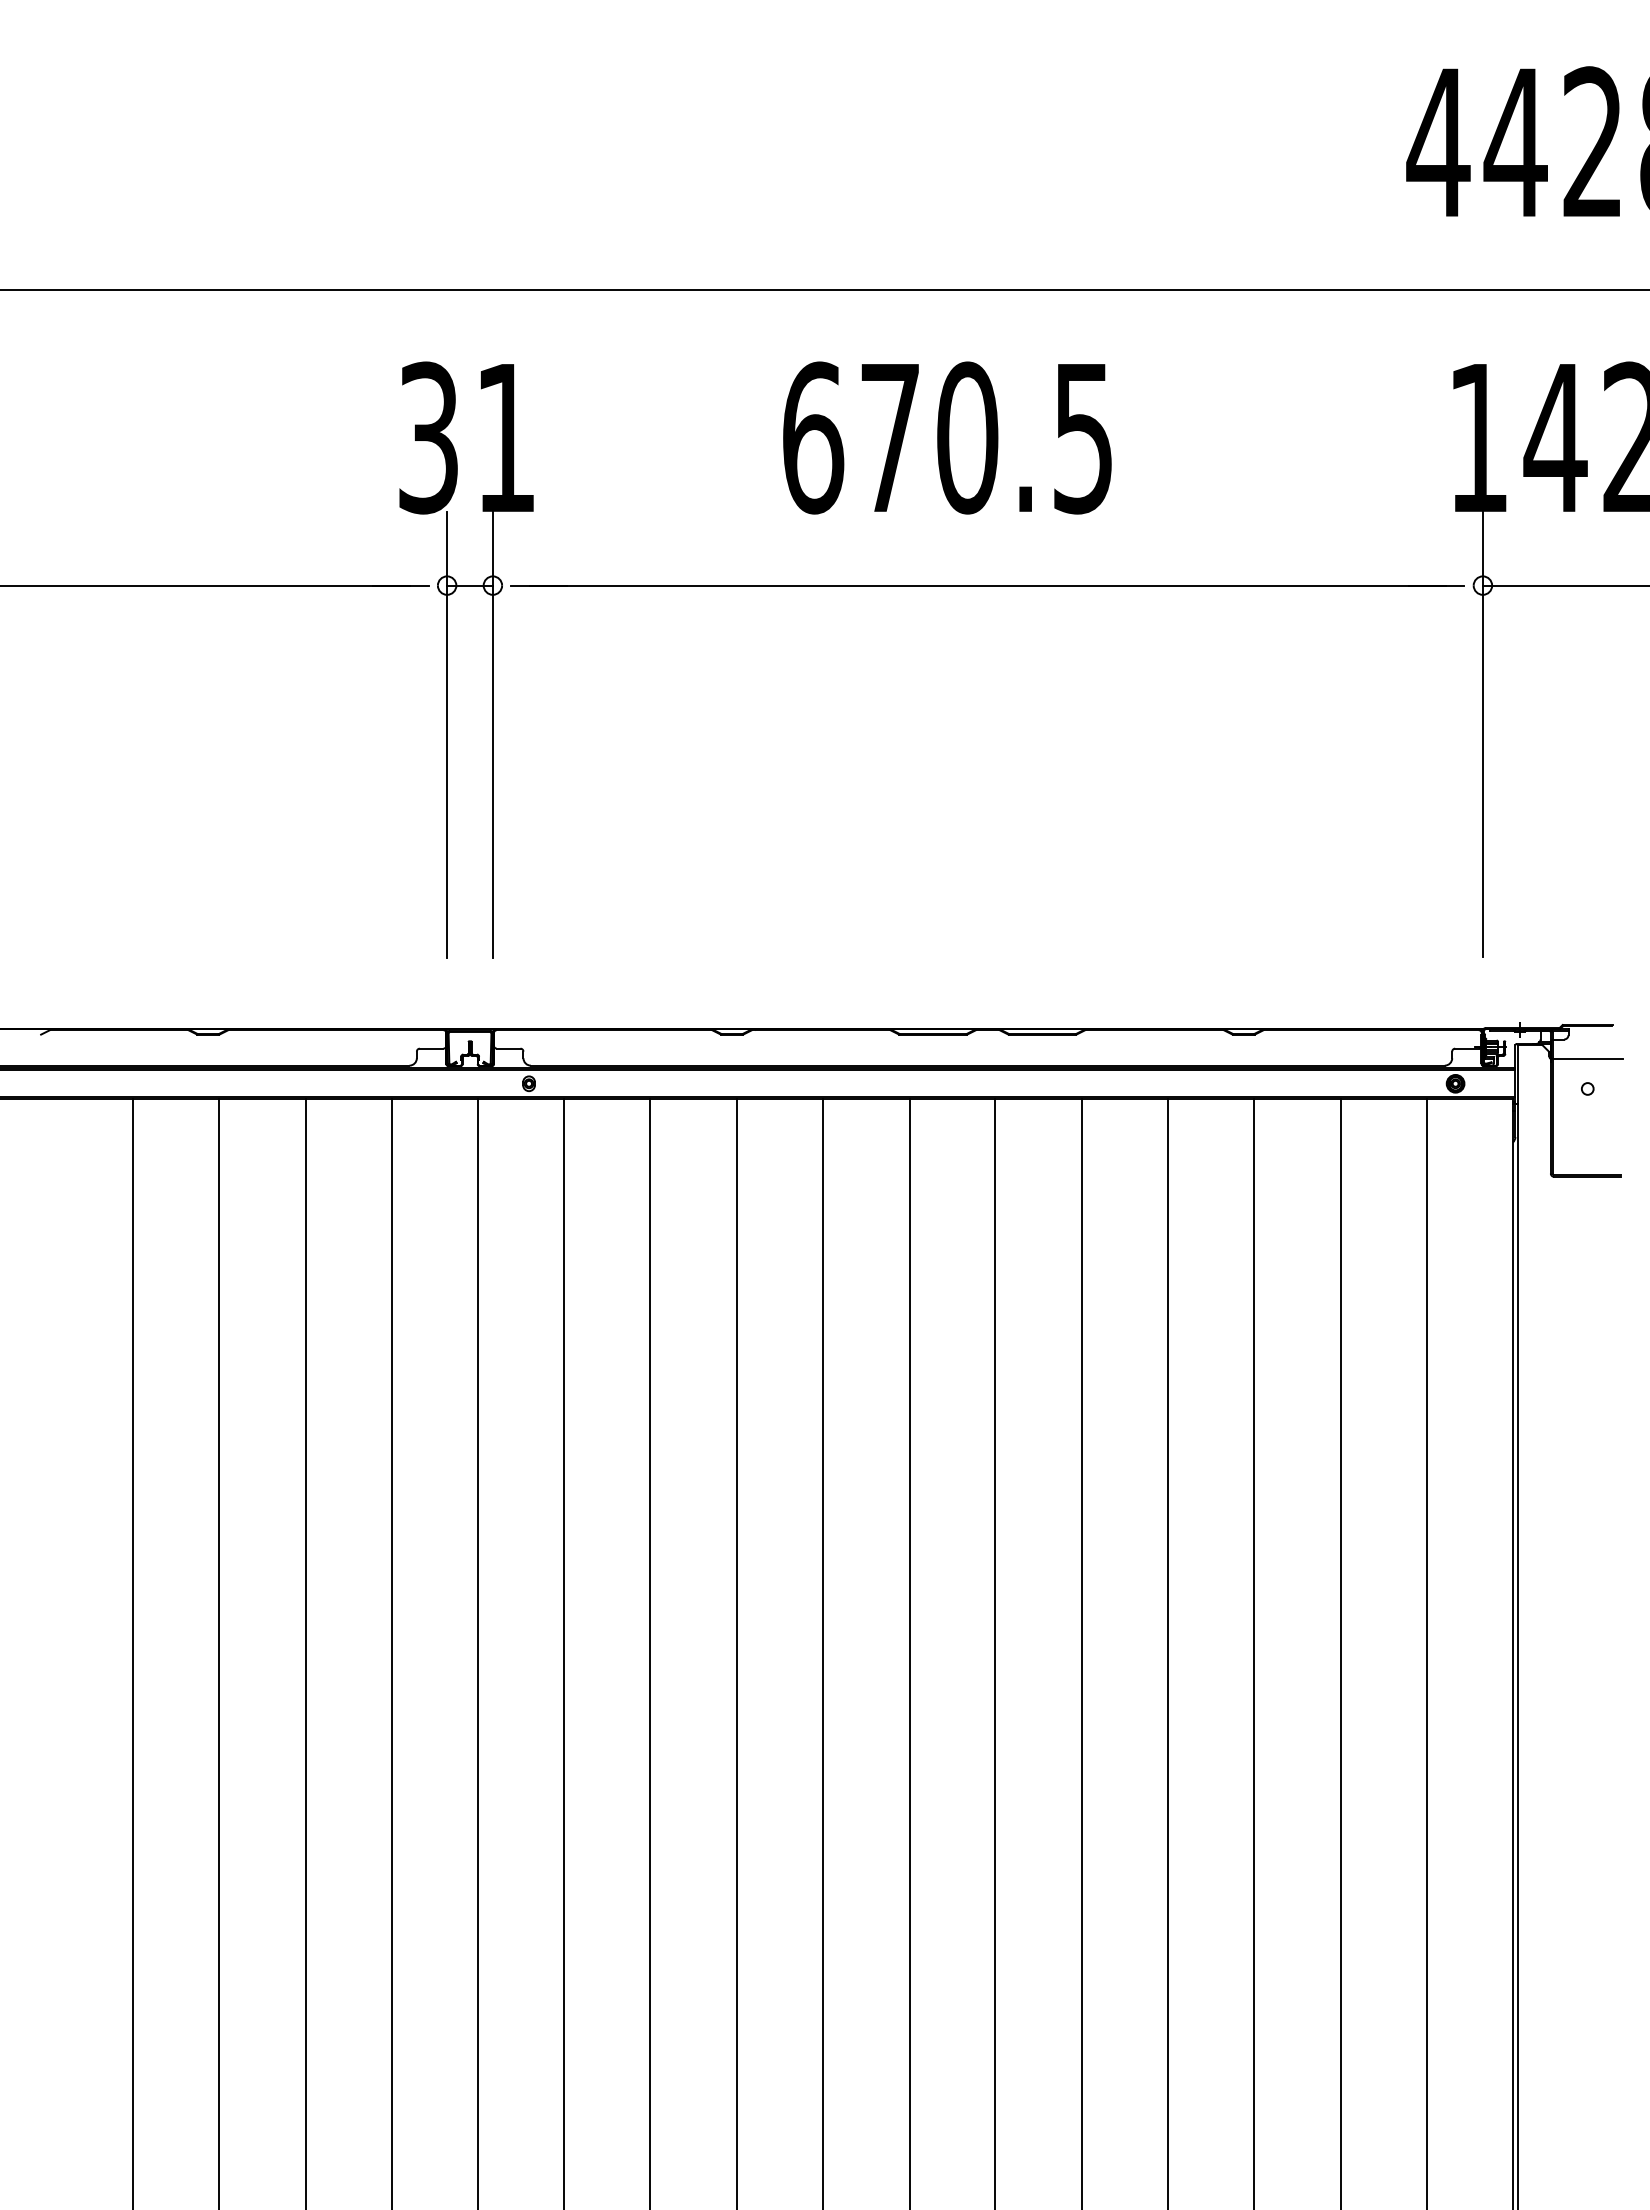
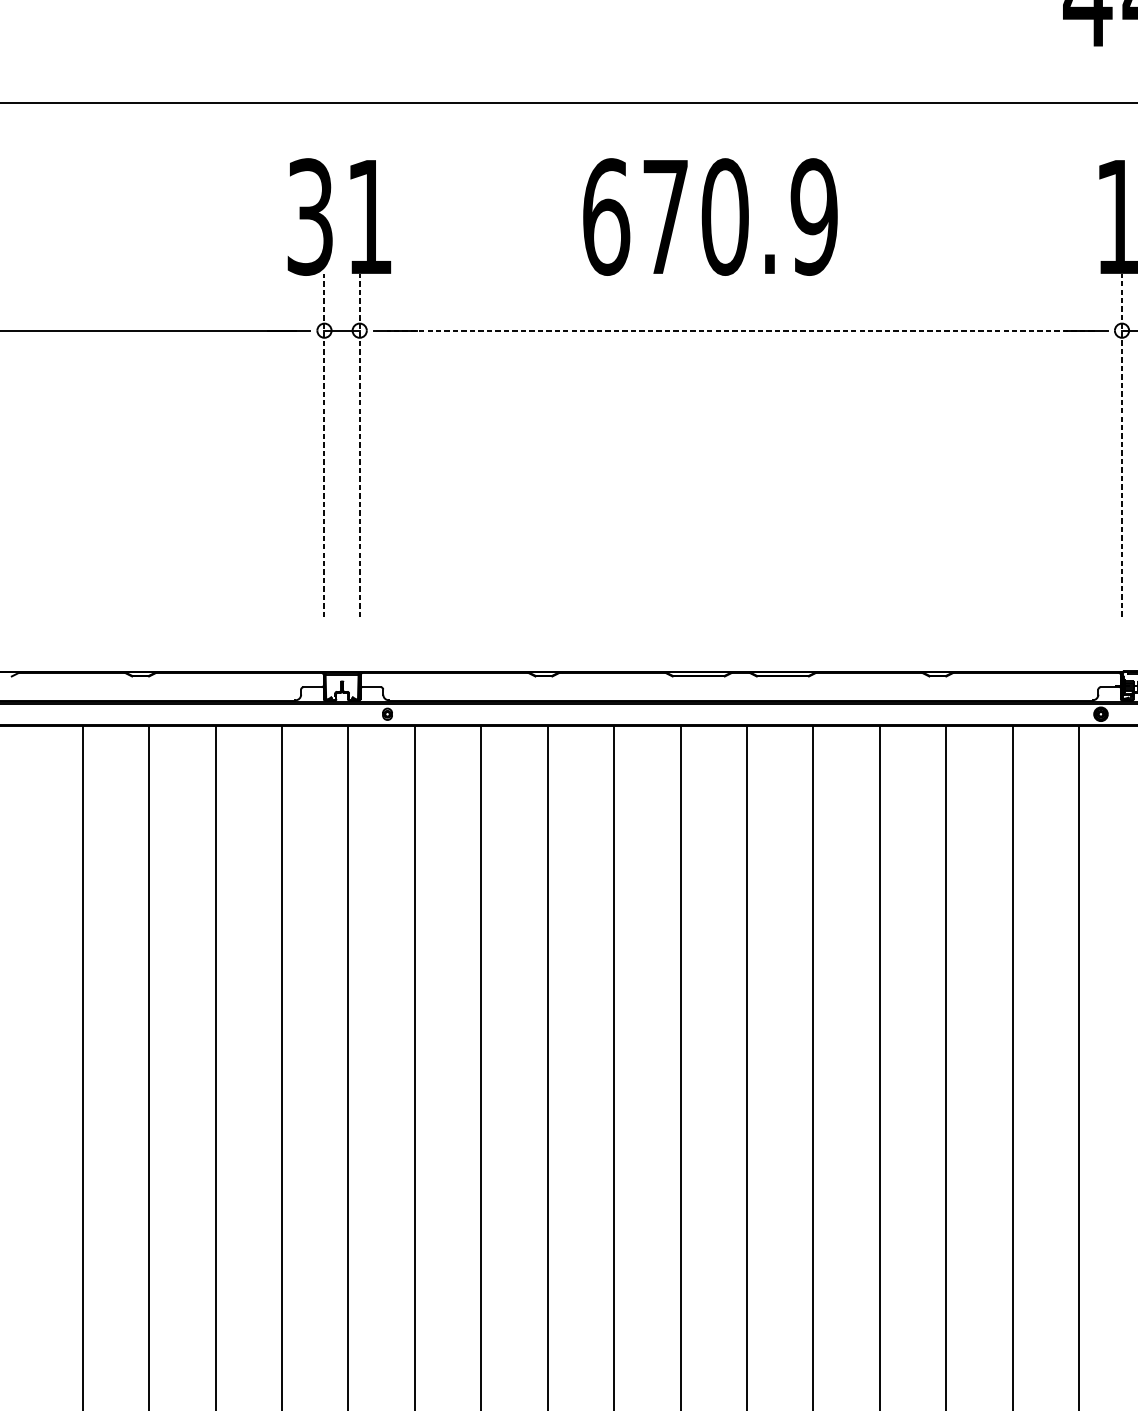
text: (1082, 437) -> (813, 216), 670.5 -> 670.9
line: (987, 585) -> (740, 330), solid -> dashed
line: (447, 734) -> (324, 445), solid -> dashed
line: (492, 734) -> (359, 445), solid -> dashed
line: (1482, 734) -> (1121, 445), solid -> dashed

